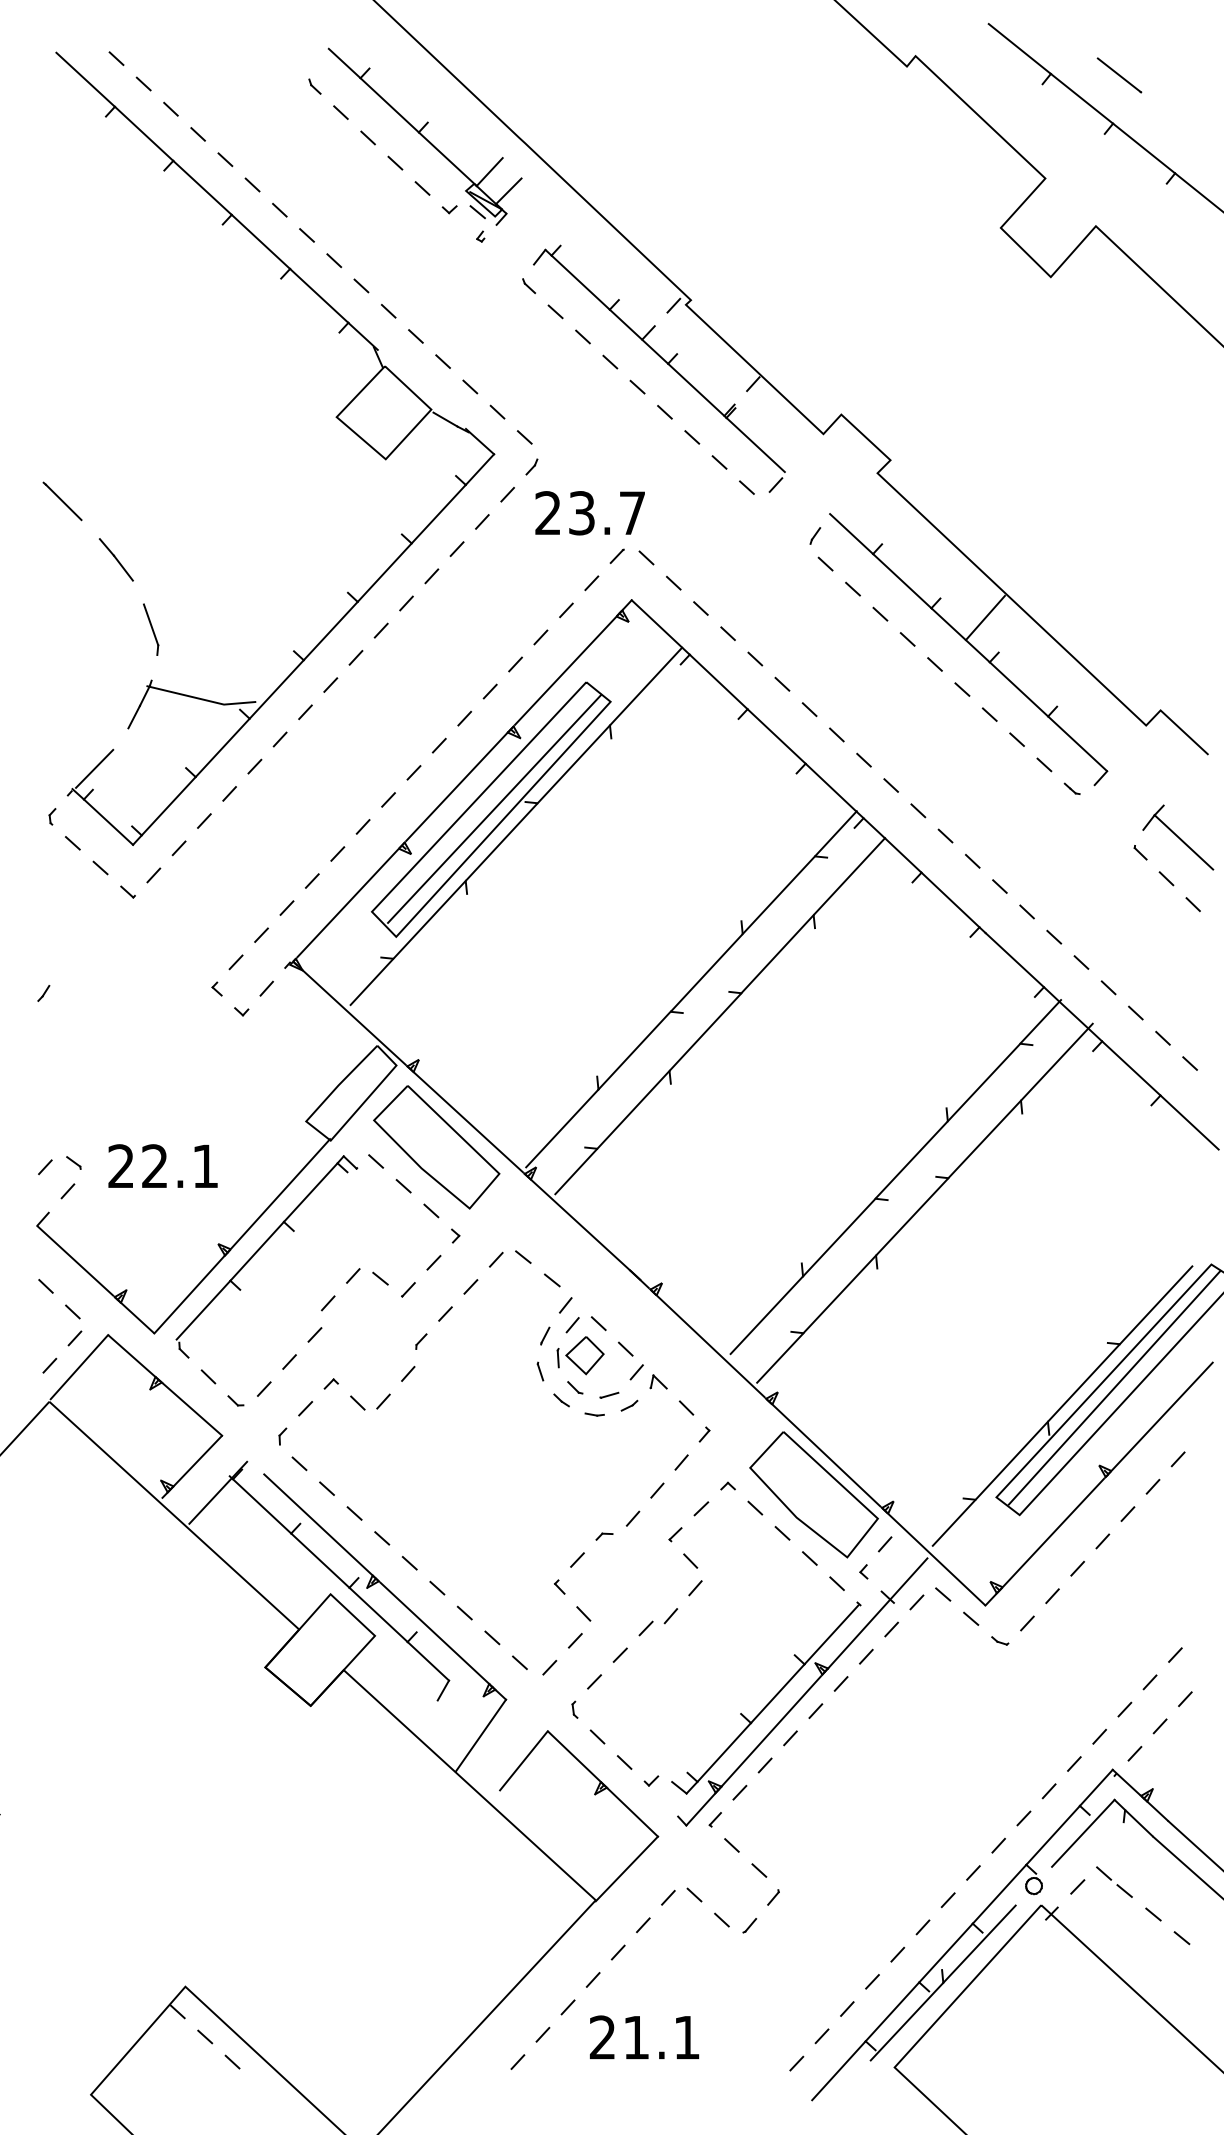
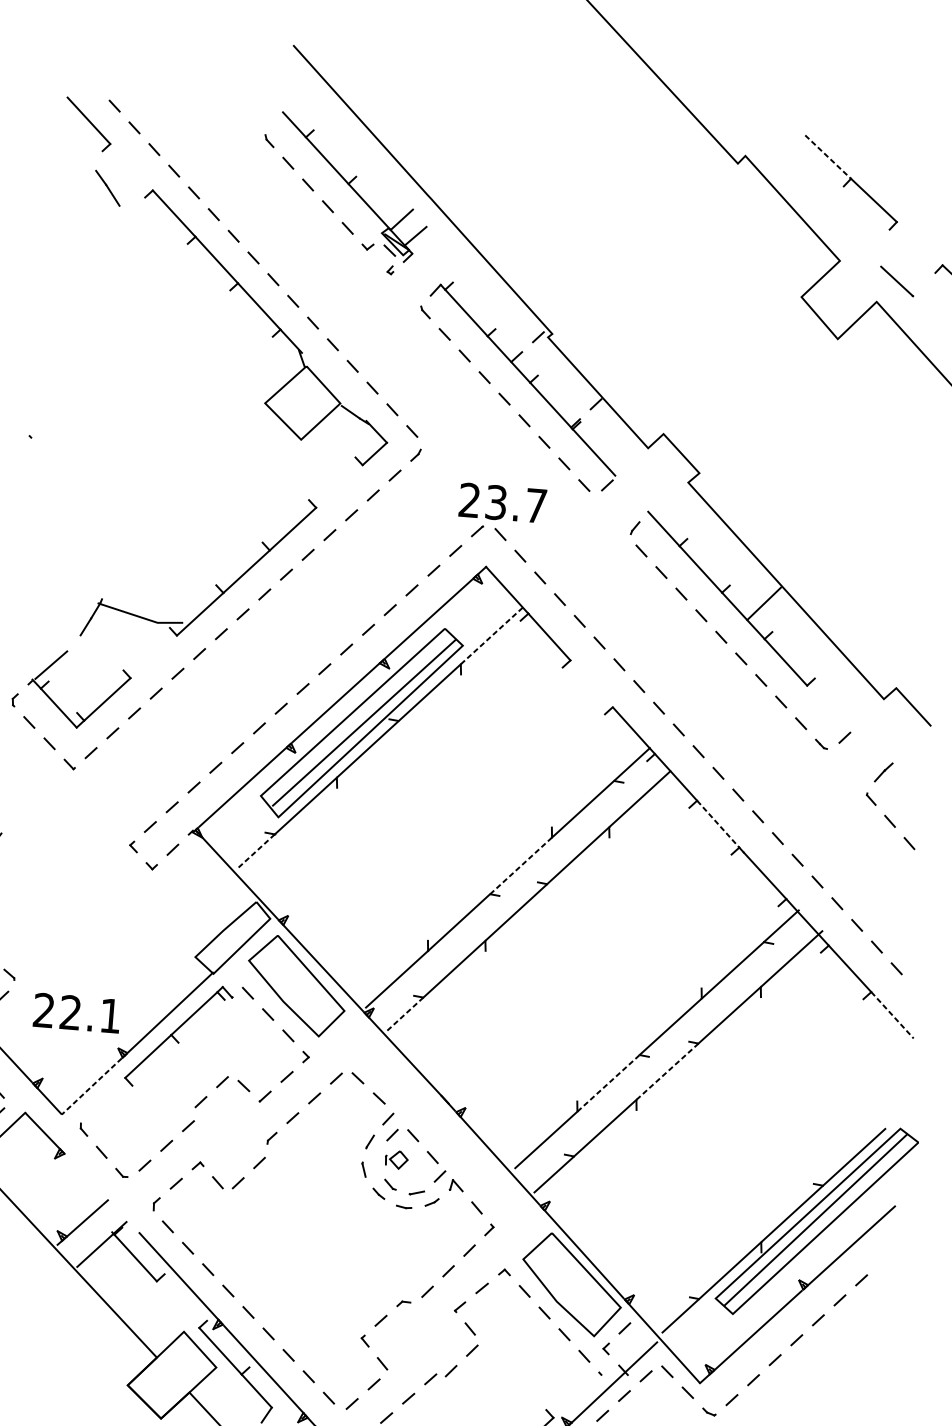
line: (1019, 48) -> (827, 156), solid -> dashed
line: (1119, 75) -> (897, 281), moved
line: (143, 133) -> (131, 166), removed
line: (1144, 148) -> (920, 243), removed
line: (63, 502) -> (44, 452), removed
line: (438, 513) -> (339, 485), removed
text: (589, 513) -> (502, 503), moved
line: (116, 559) -> (107, 188), moved
part: (151, 629) -> (105, 558), removed
line: (645, 686) -> (491, 635), solid -> dashed
line: (776, 736) -> (591, 683), removed
line: (1077, 743) -> (828, 708), removed
line: (222, 747) -> (153, 656), removed
line: (1183, 842) -> (905, 793), removed
line: (950, 900) -> (718, 824), solid -> dashed
line: (706, 973) -> (520, 866), solid -> dashed
line: (371, 982) -> (255, 851), solid -> dashed
line: (1189, 1122) -> (892, 1015), solid -> dashed
text: (162, 1165) -> (76, 1012), moved
line: (576, 1171) -> (405, 1014), solid -> dashed
line: (912, 1216) -> (667, 1071), solid -> dashed
line: (839, 1237) -> (608, 1083), solid -> dashed
line: (189, 1295) -> (92, 1086), solid -> dashed
line: (203, 1309) -> (102, 1098), removed
part: (580, 1355) -> (396, 1159), size x0.6
line: (192, 1409) -> (87, 1177), removed
line: (320, 1560) -> (178, 1304), removed
line: (831, 1634) -> (576, 1396), removed

